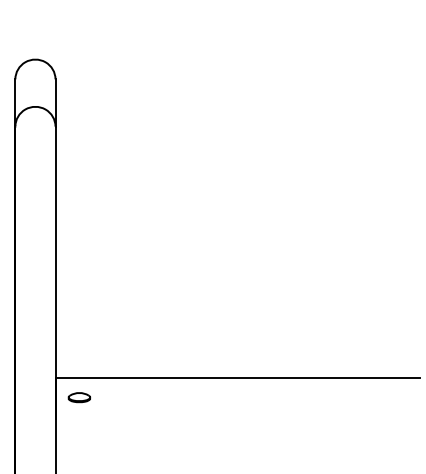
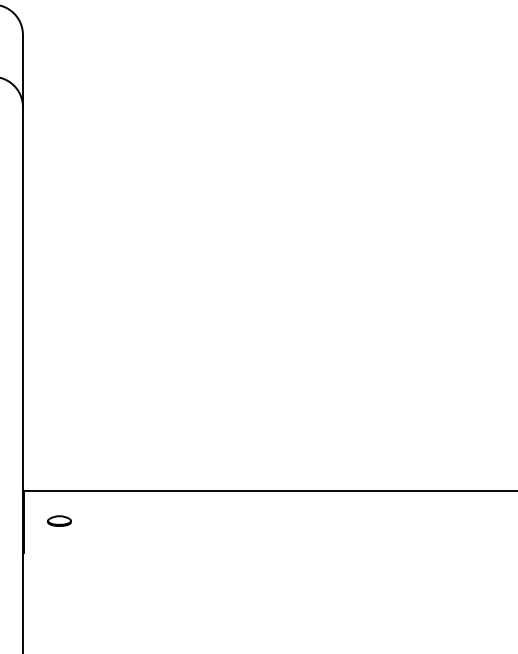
part: (79, 397) -> (59, 520), size x0.7

